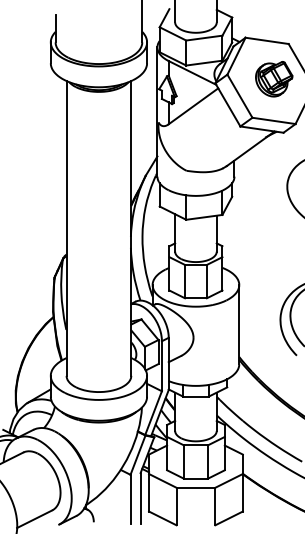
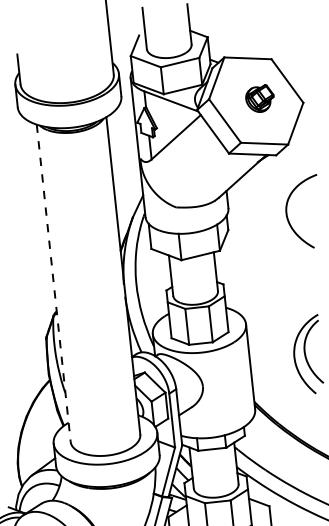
part: (274, 79) -> (260, 99), size x0.7
line: (66, 228) -> (53, 283), solid -> dashed

